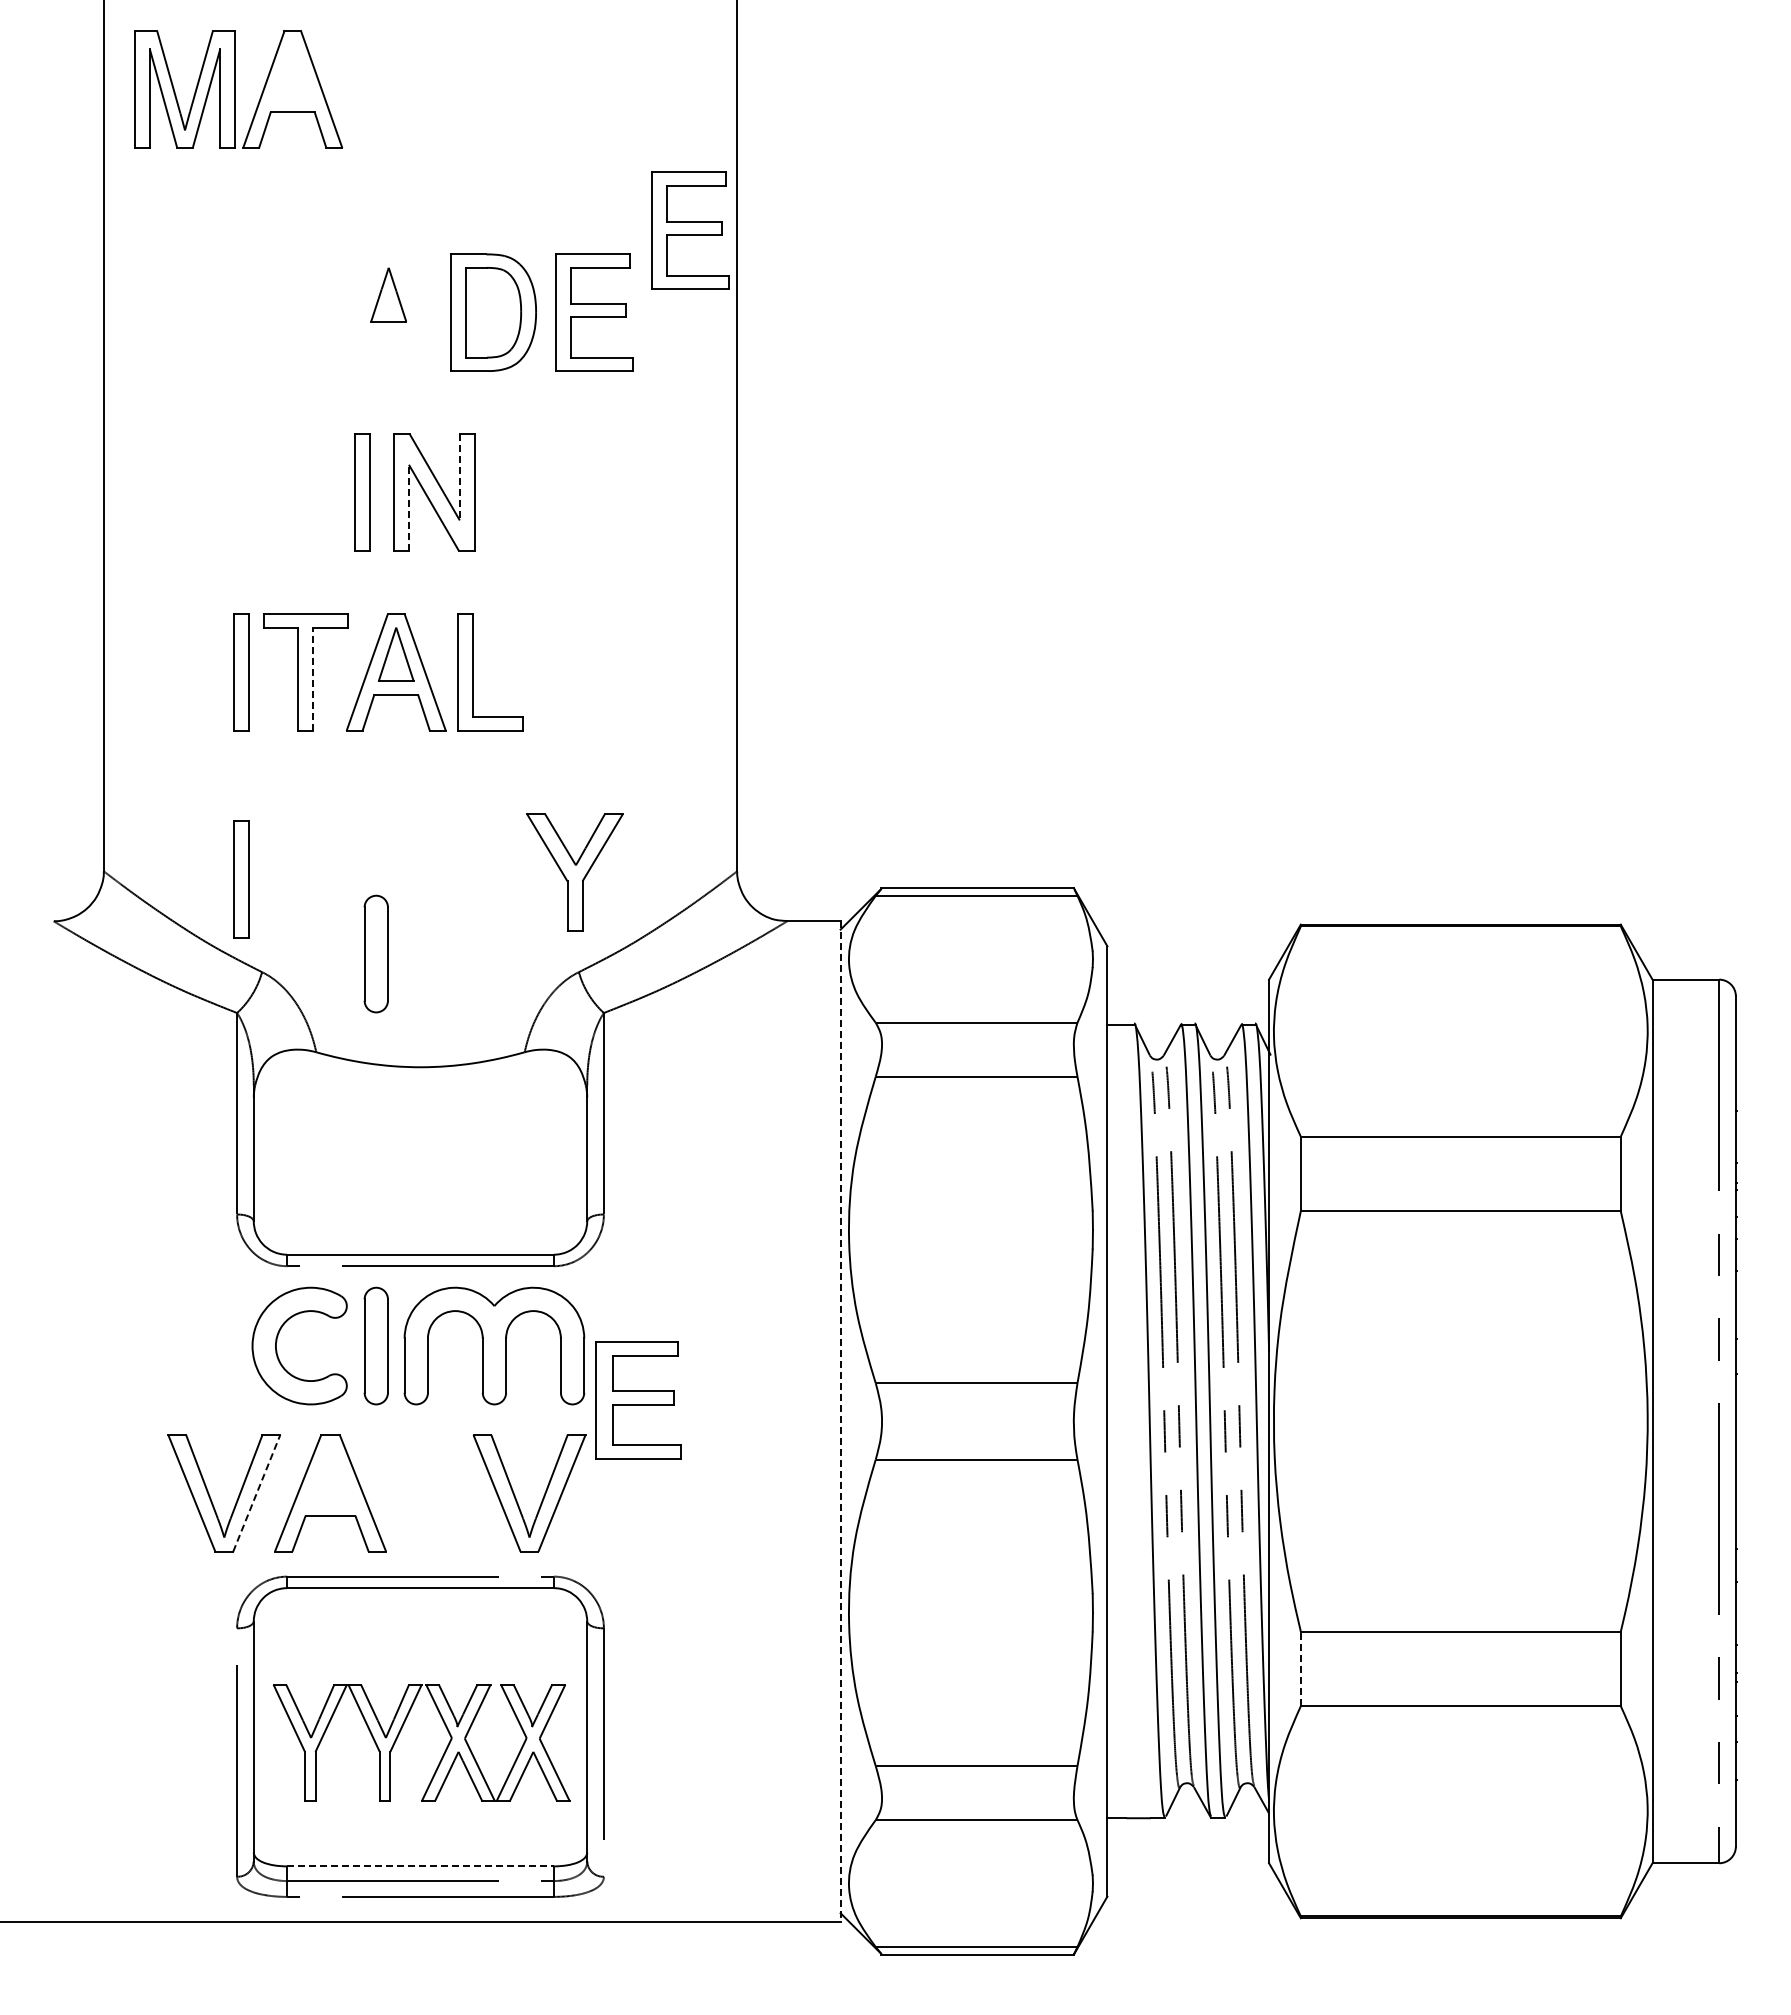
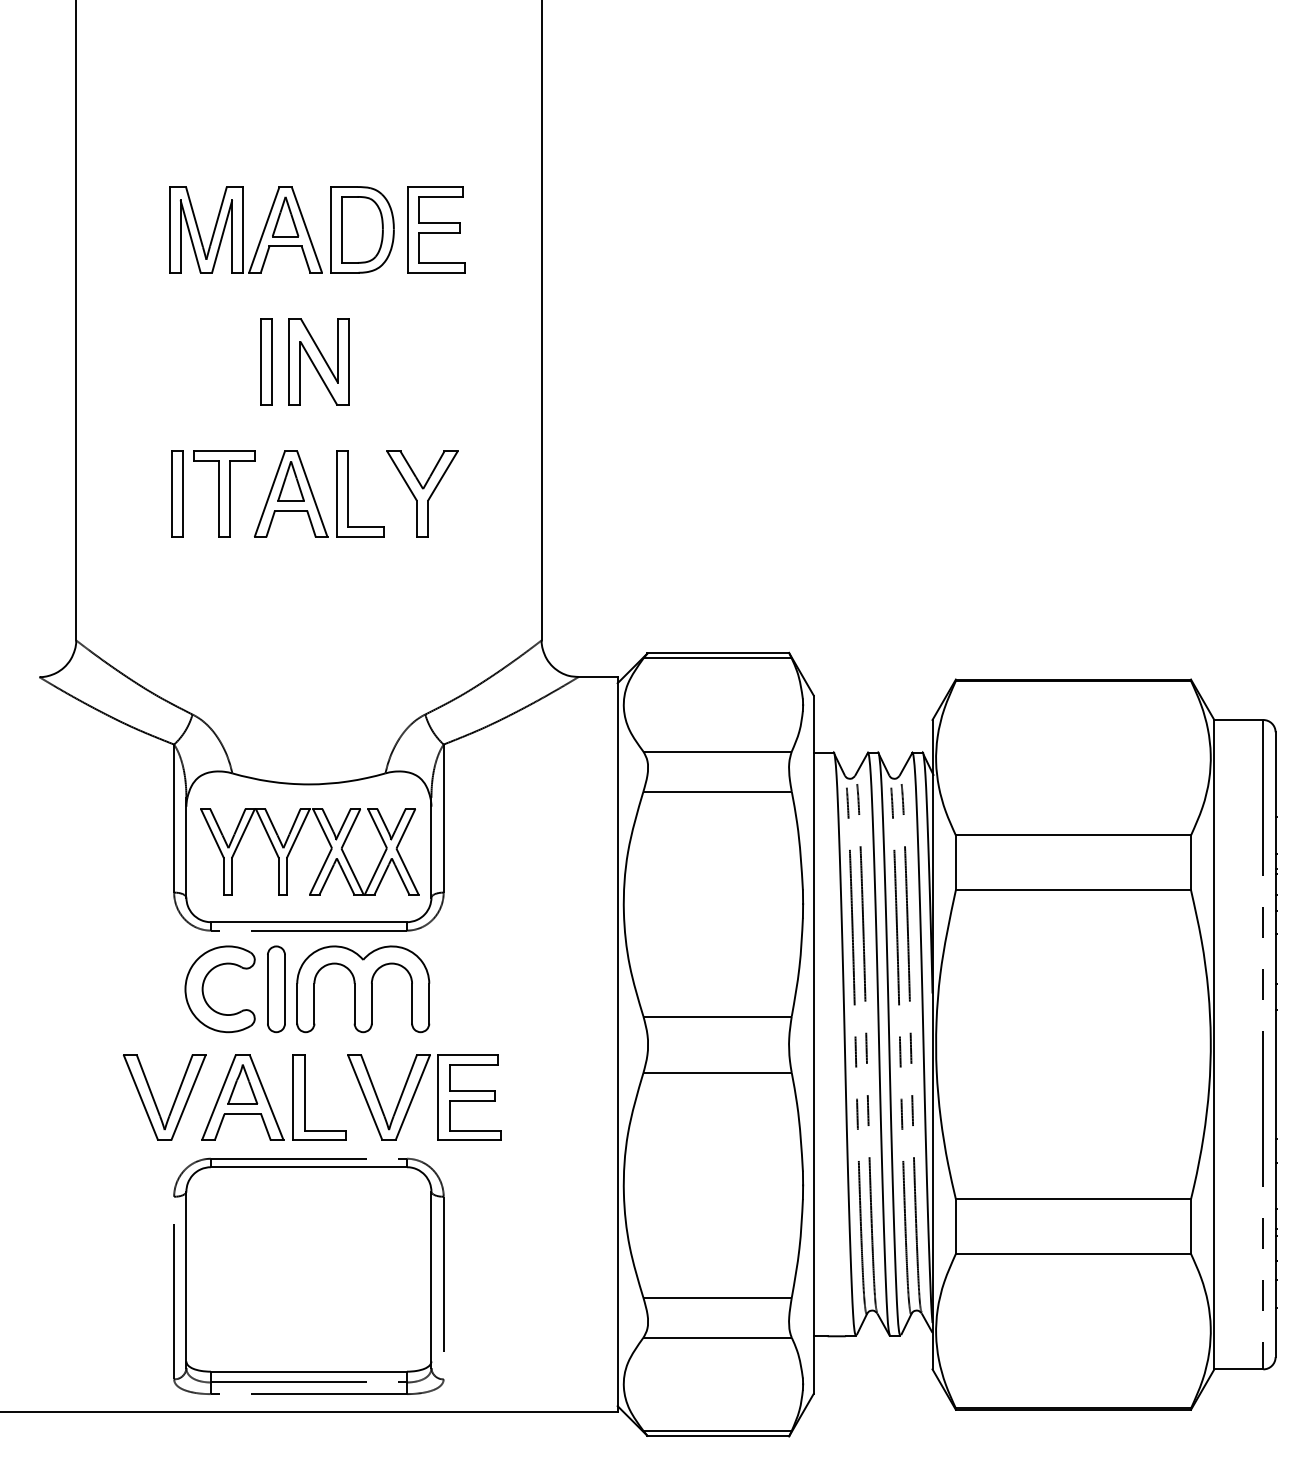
part: (238, 89) -> (245, 229), moved
part: (690, 230) -> (507, 169), removed
line: (459, 477) -> (337, 351), dashed -> solid
line: (408, 507) -> (300, 373), dashed -> solid
line: (313, 679) -> (230, 499), dashed -> solid
part: (574, 872) -> (422, 494), moved
part: (241, 879) -> (177, 646), removed
part: (375, 953) -> (275, 700), removed
part: (638, 1400) -> (469, 1097), moved
line: (840, 1421) -> (617, 1044), dashed -> solid
part: (330, 1475) -> (242, 1084), added
line: (256, 1493) -> (188, 1097), dashed -> solid
part: (415, 1493) -> (305, 1097), added
line: (1300, 1668) -> (955, 1226), dashed -> solid
part: (400, 1732) -> (294, 844), moved
line: (421, 1866) -> (309, 1371), dashed -> solid

